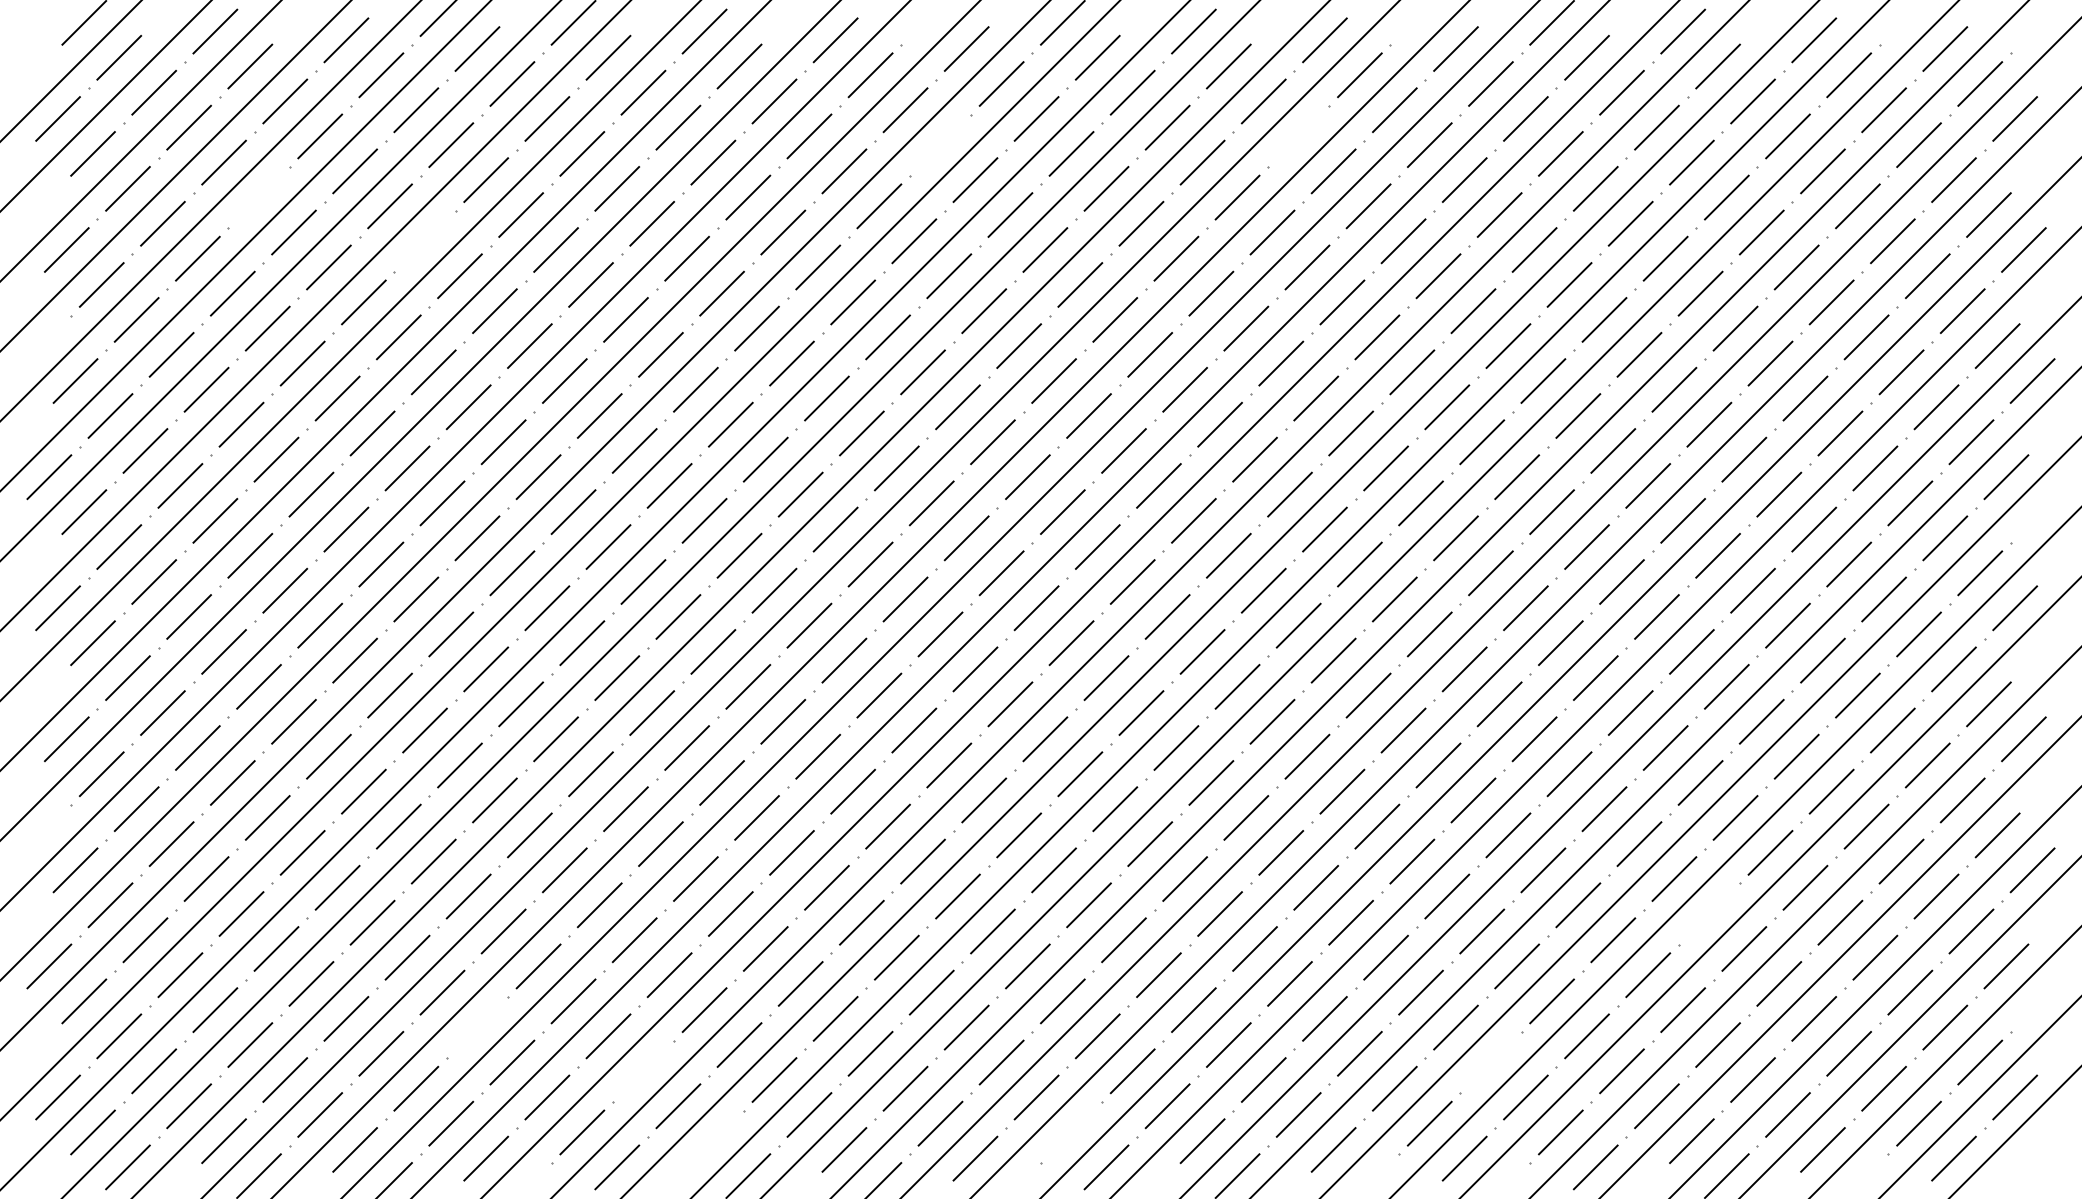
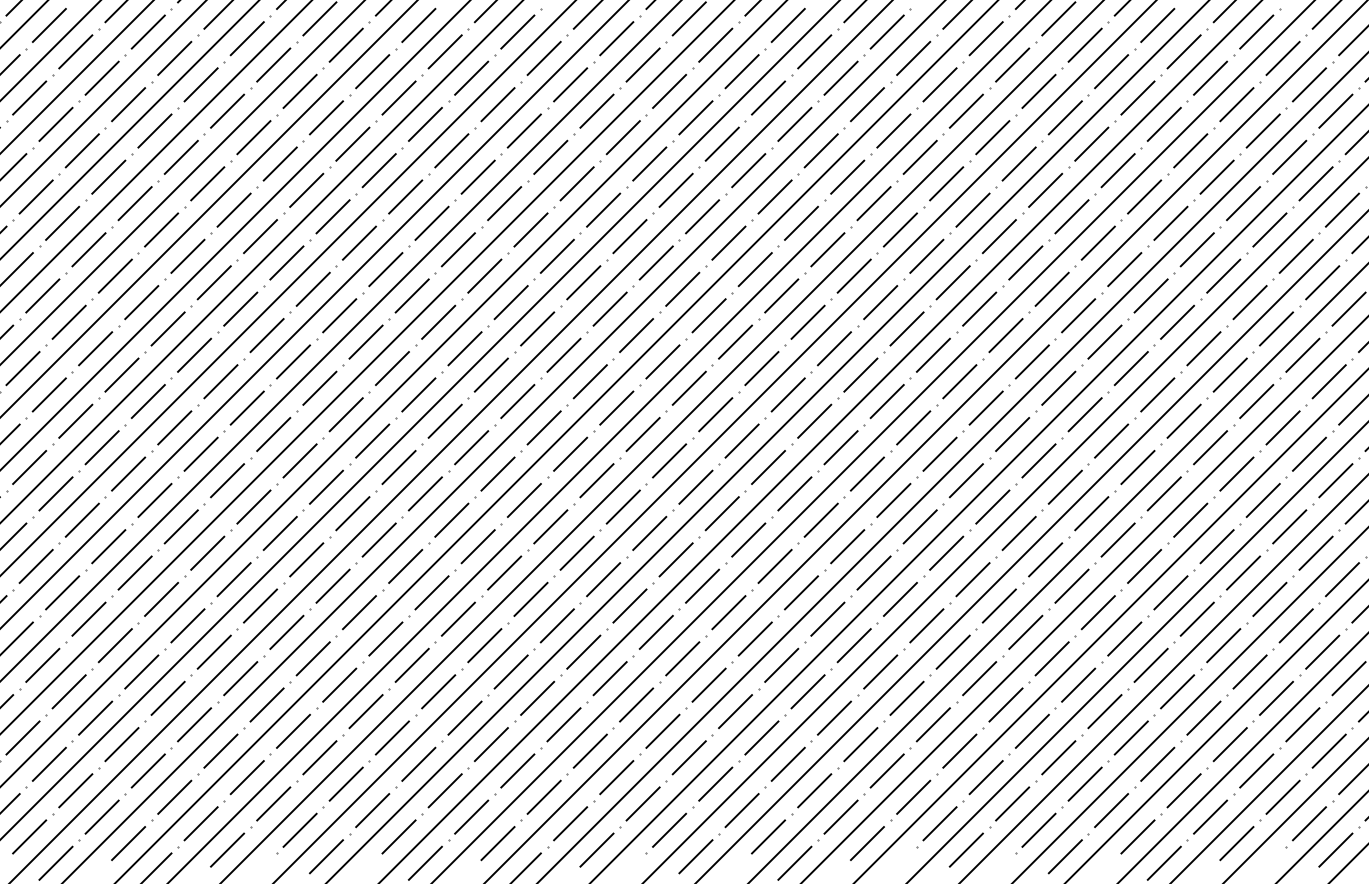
line: (1298, 136) -> (840, 78), added
line: (940, 145) -> (570, 85), added
line: (258, 197) -> (55, 124), added
line: (424, 241) -> (180, 157), added
line: (1709, 913) -> (1151, 665), added
line: (477, 1027) -> (220, 751), added
line: (1490, 1062) -> (985, 777), added
line: (643, 1071) -> (346, 784), added
line: (1071, 1132) -> (669, 830), added
line: (713, 1141) -> (399, 837), added

